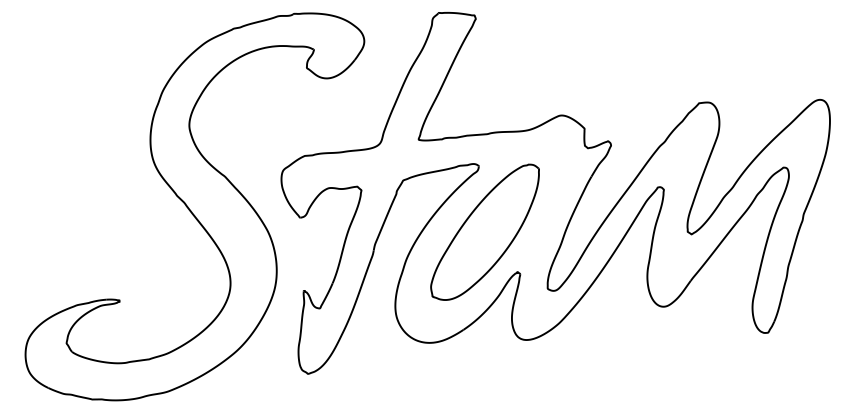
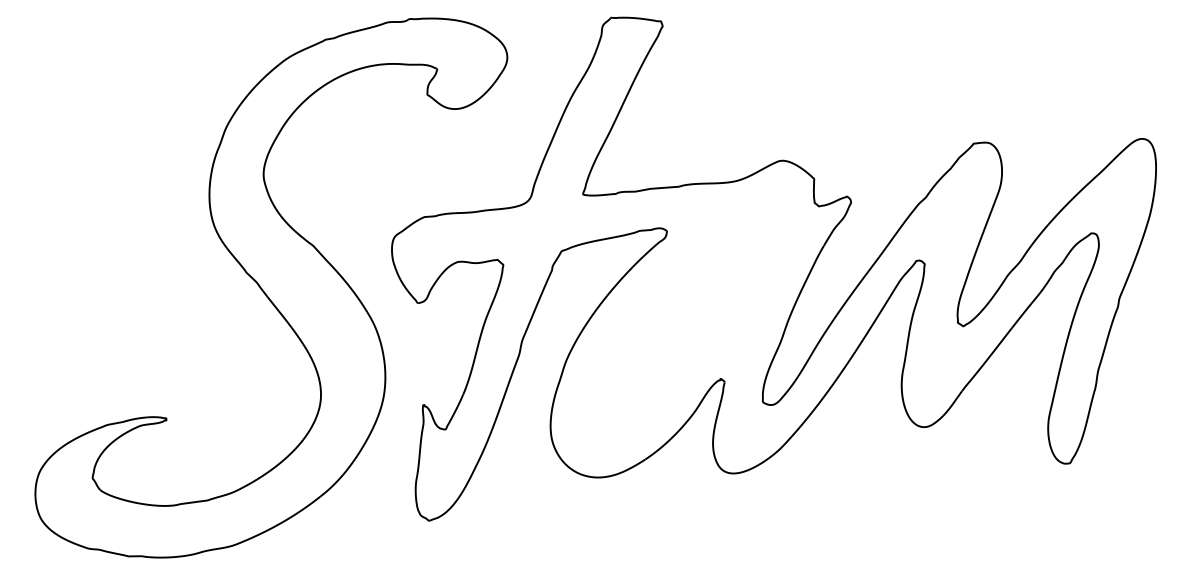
part: (485, 232) -> (675, 323), removed

